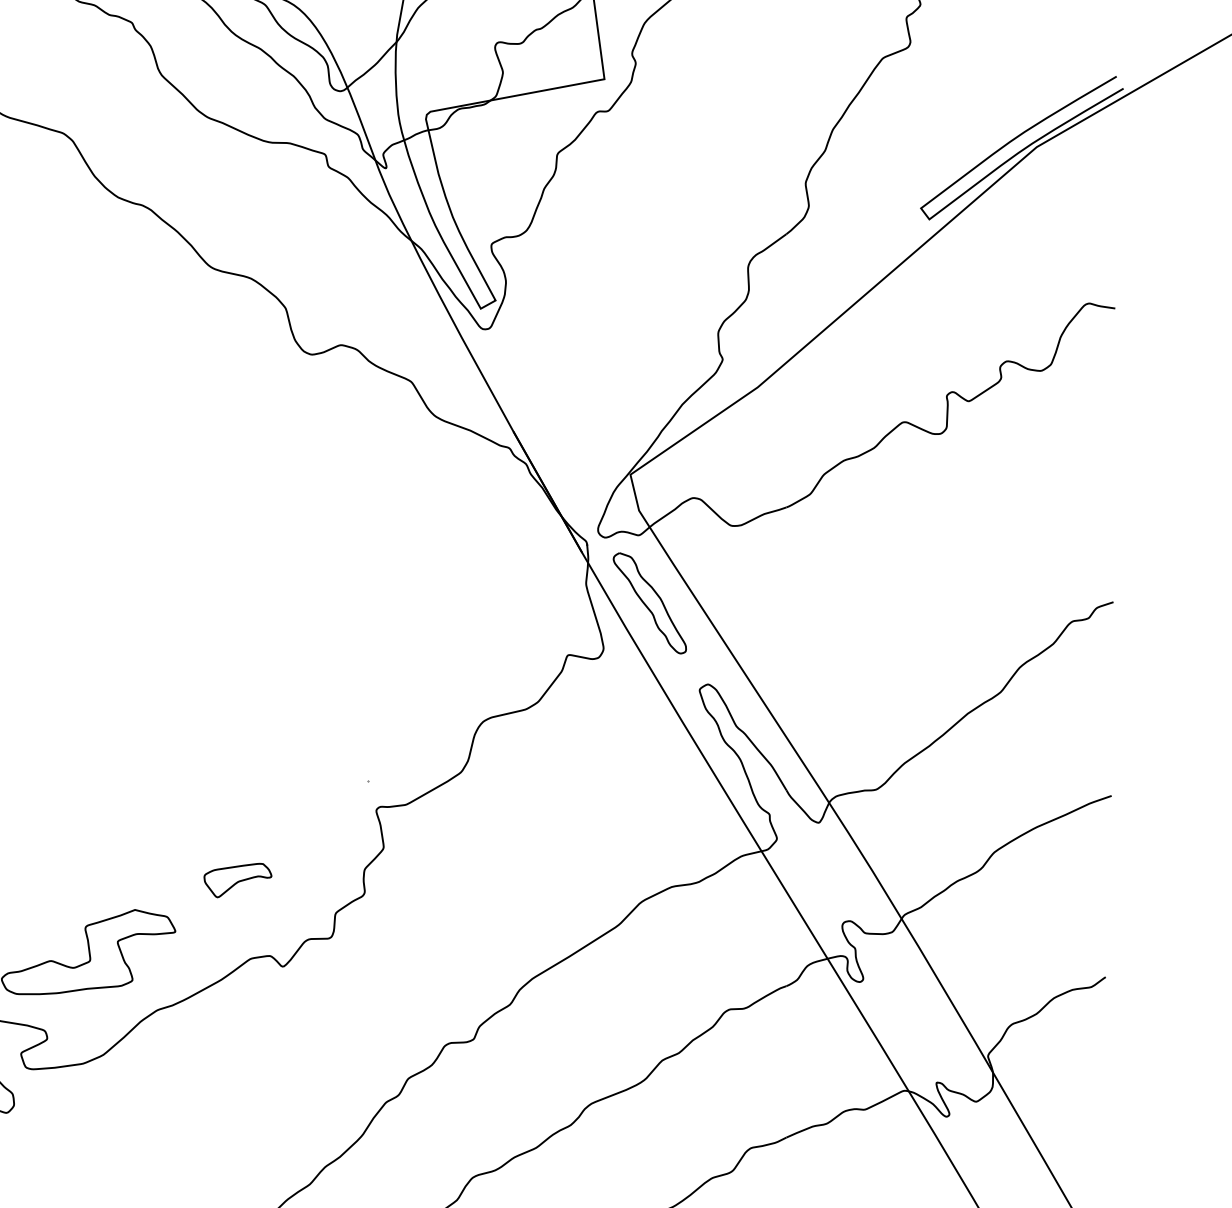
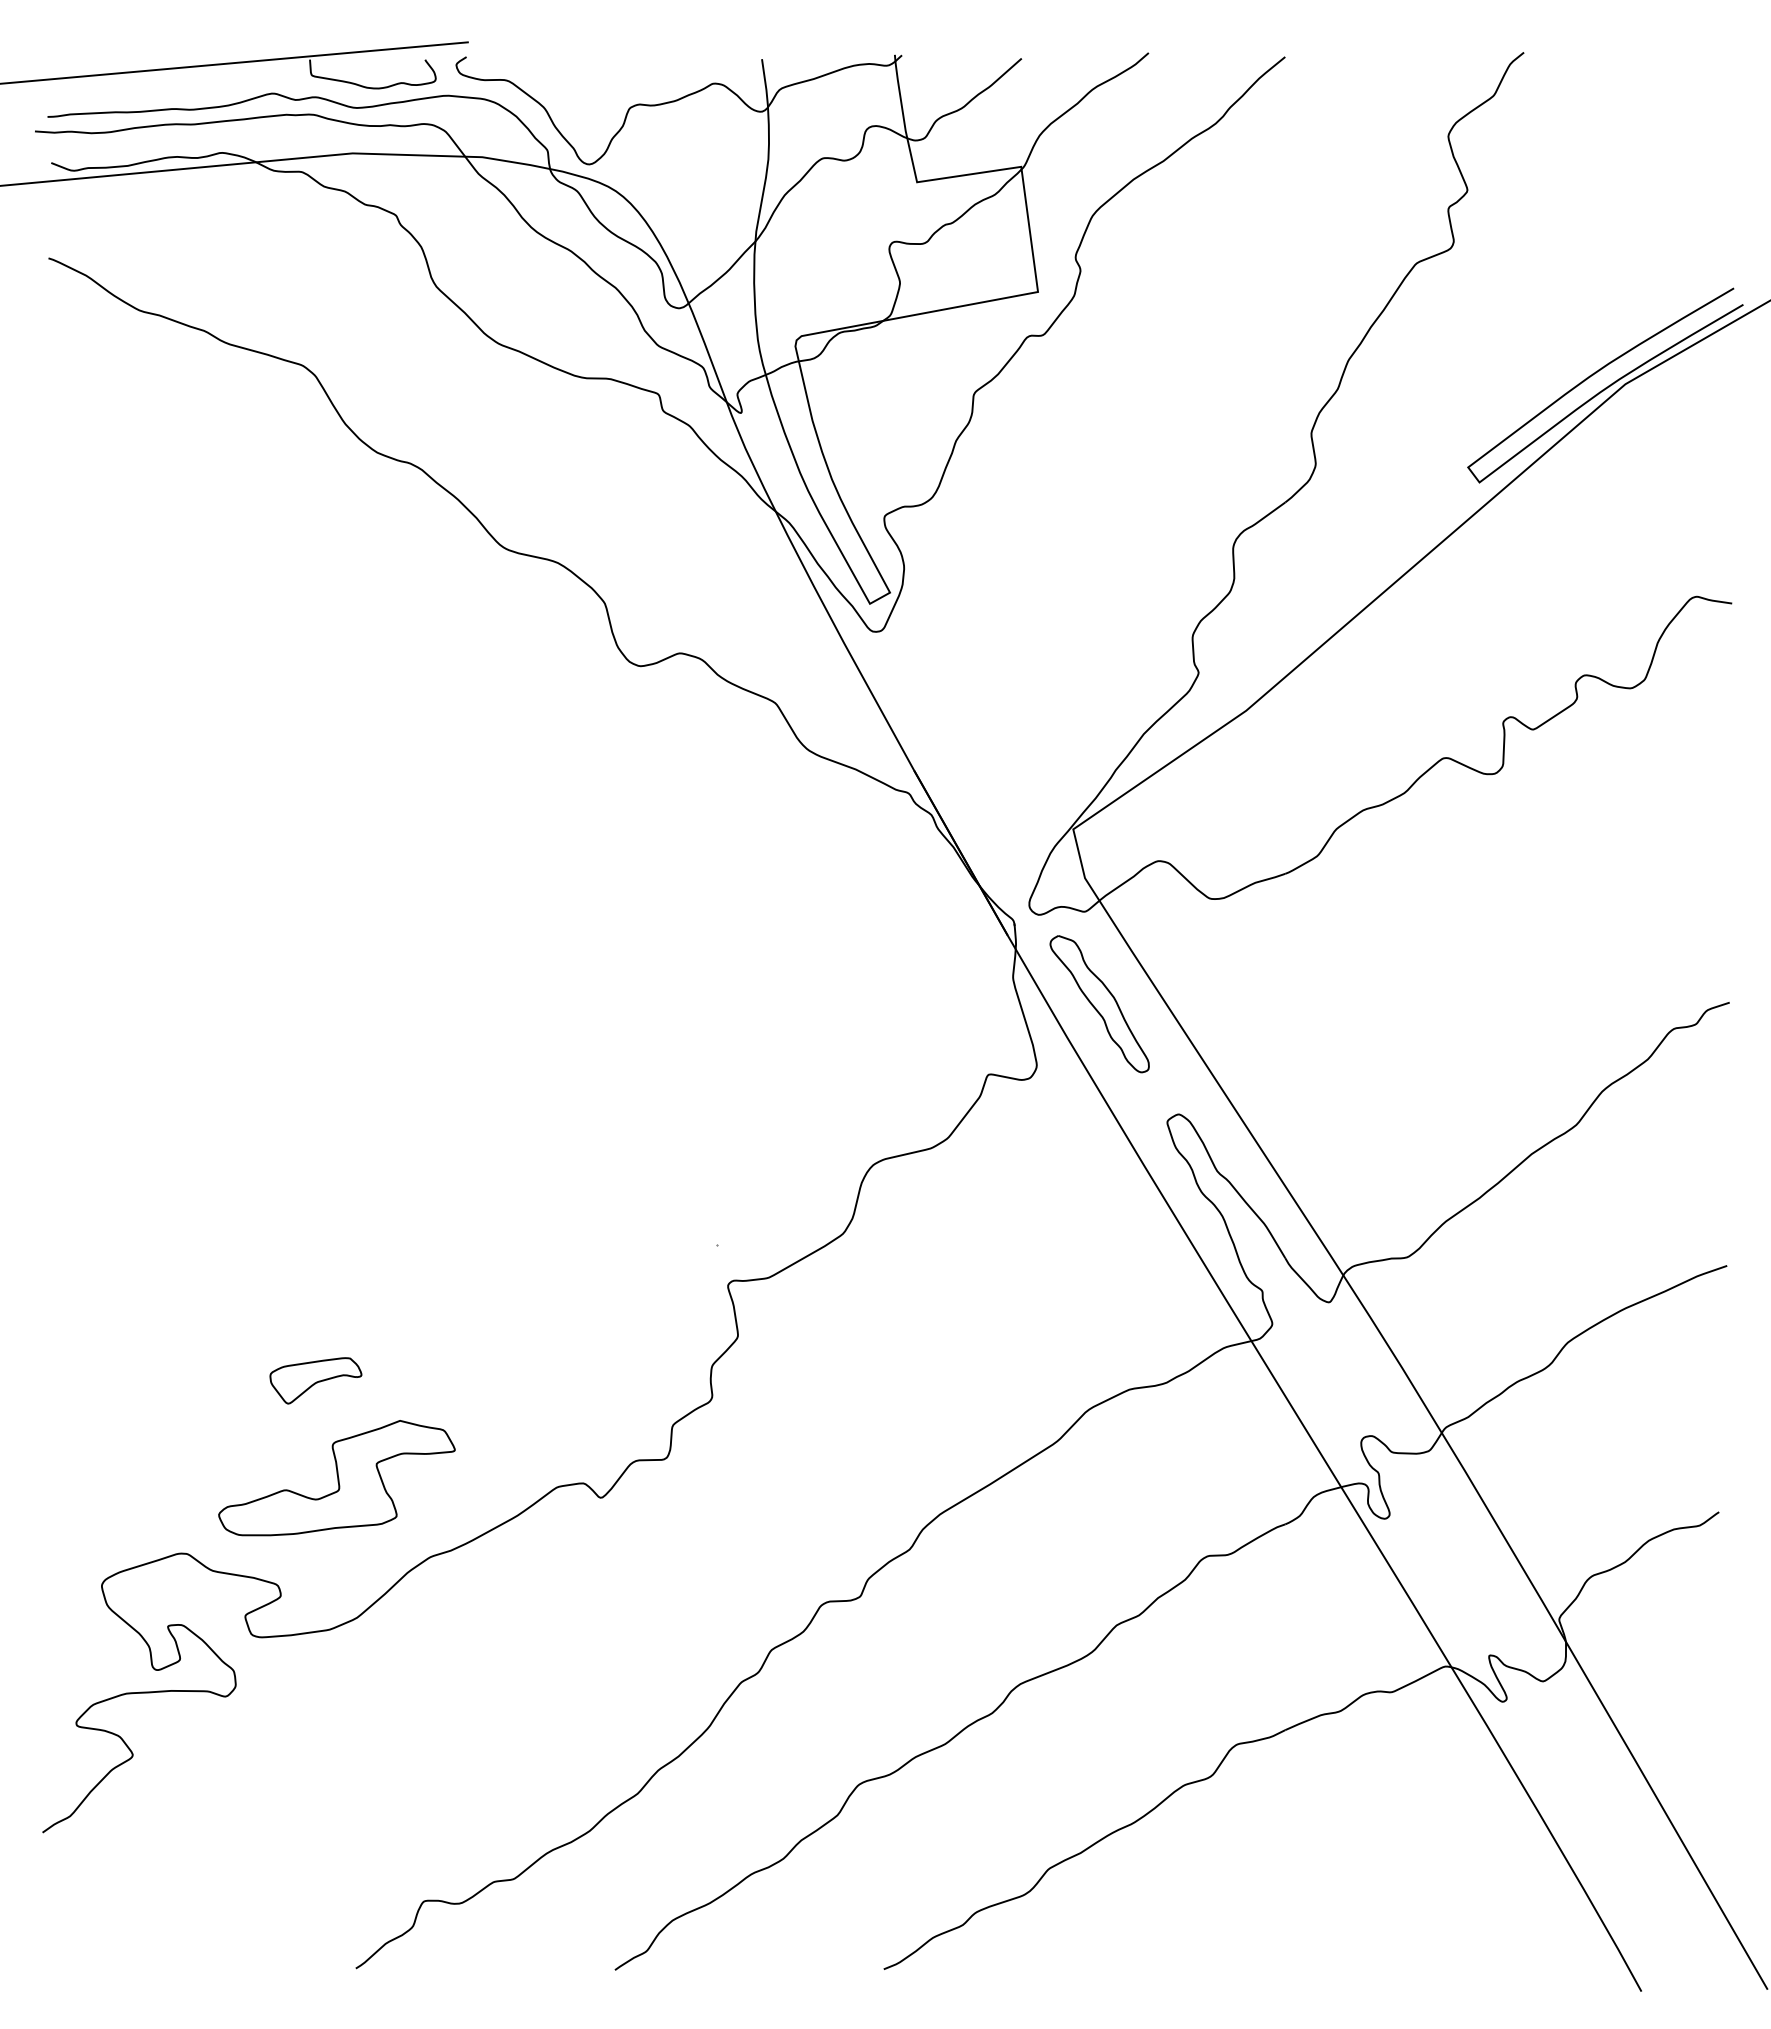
part: (237, 880) -> (315, 1380), moved

